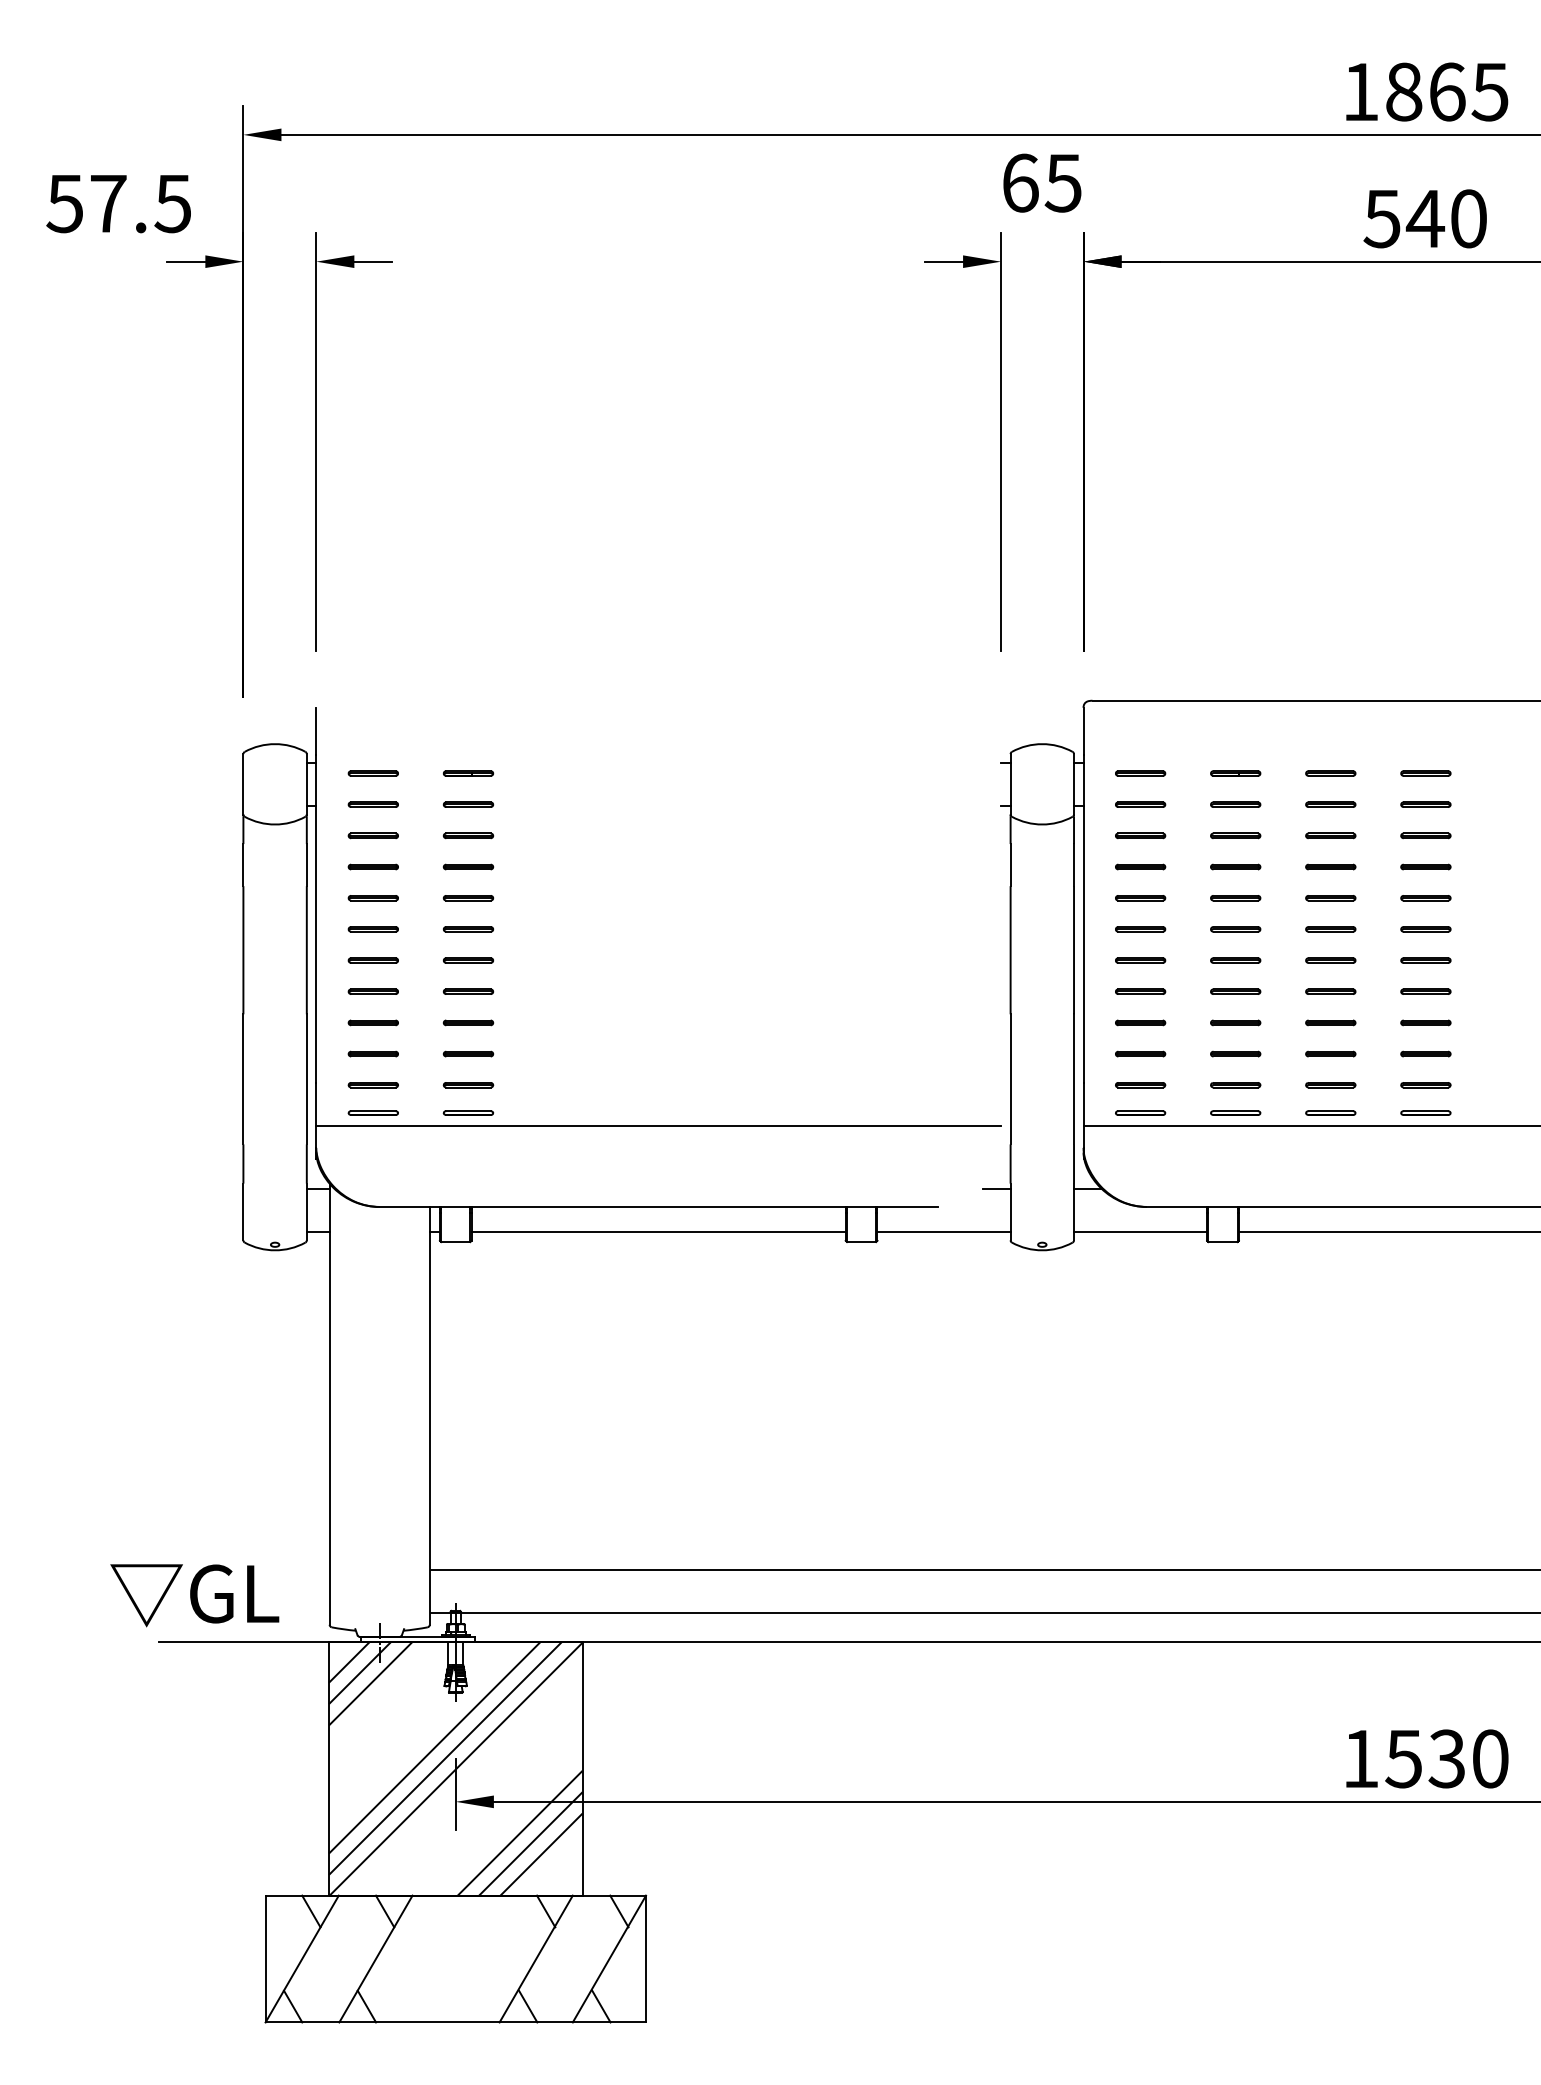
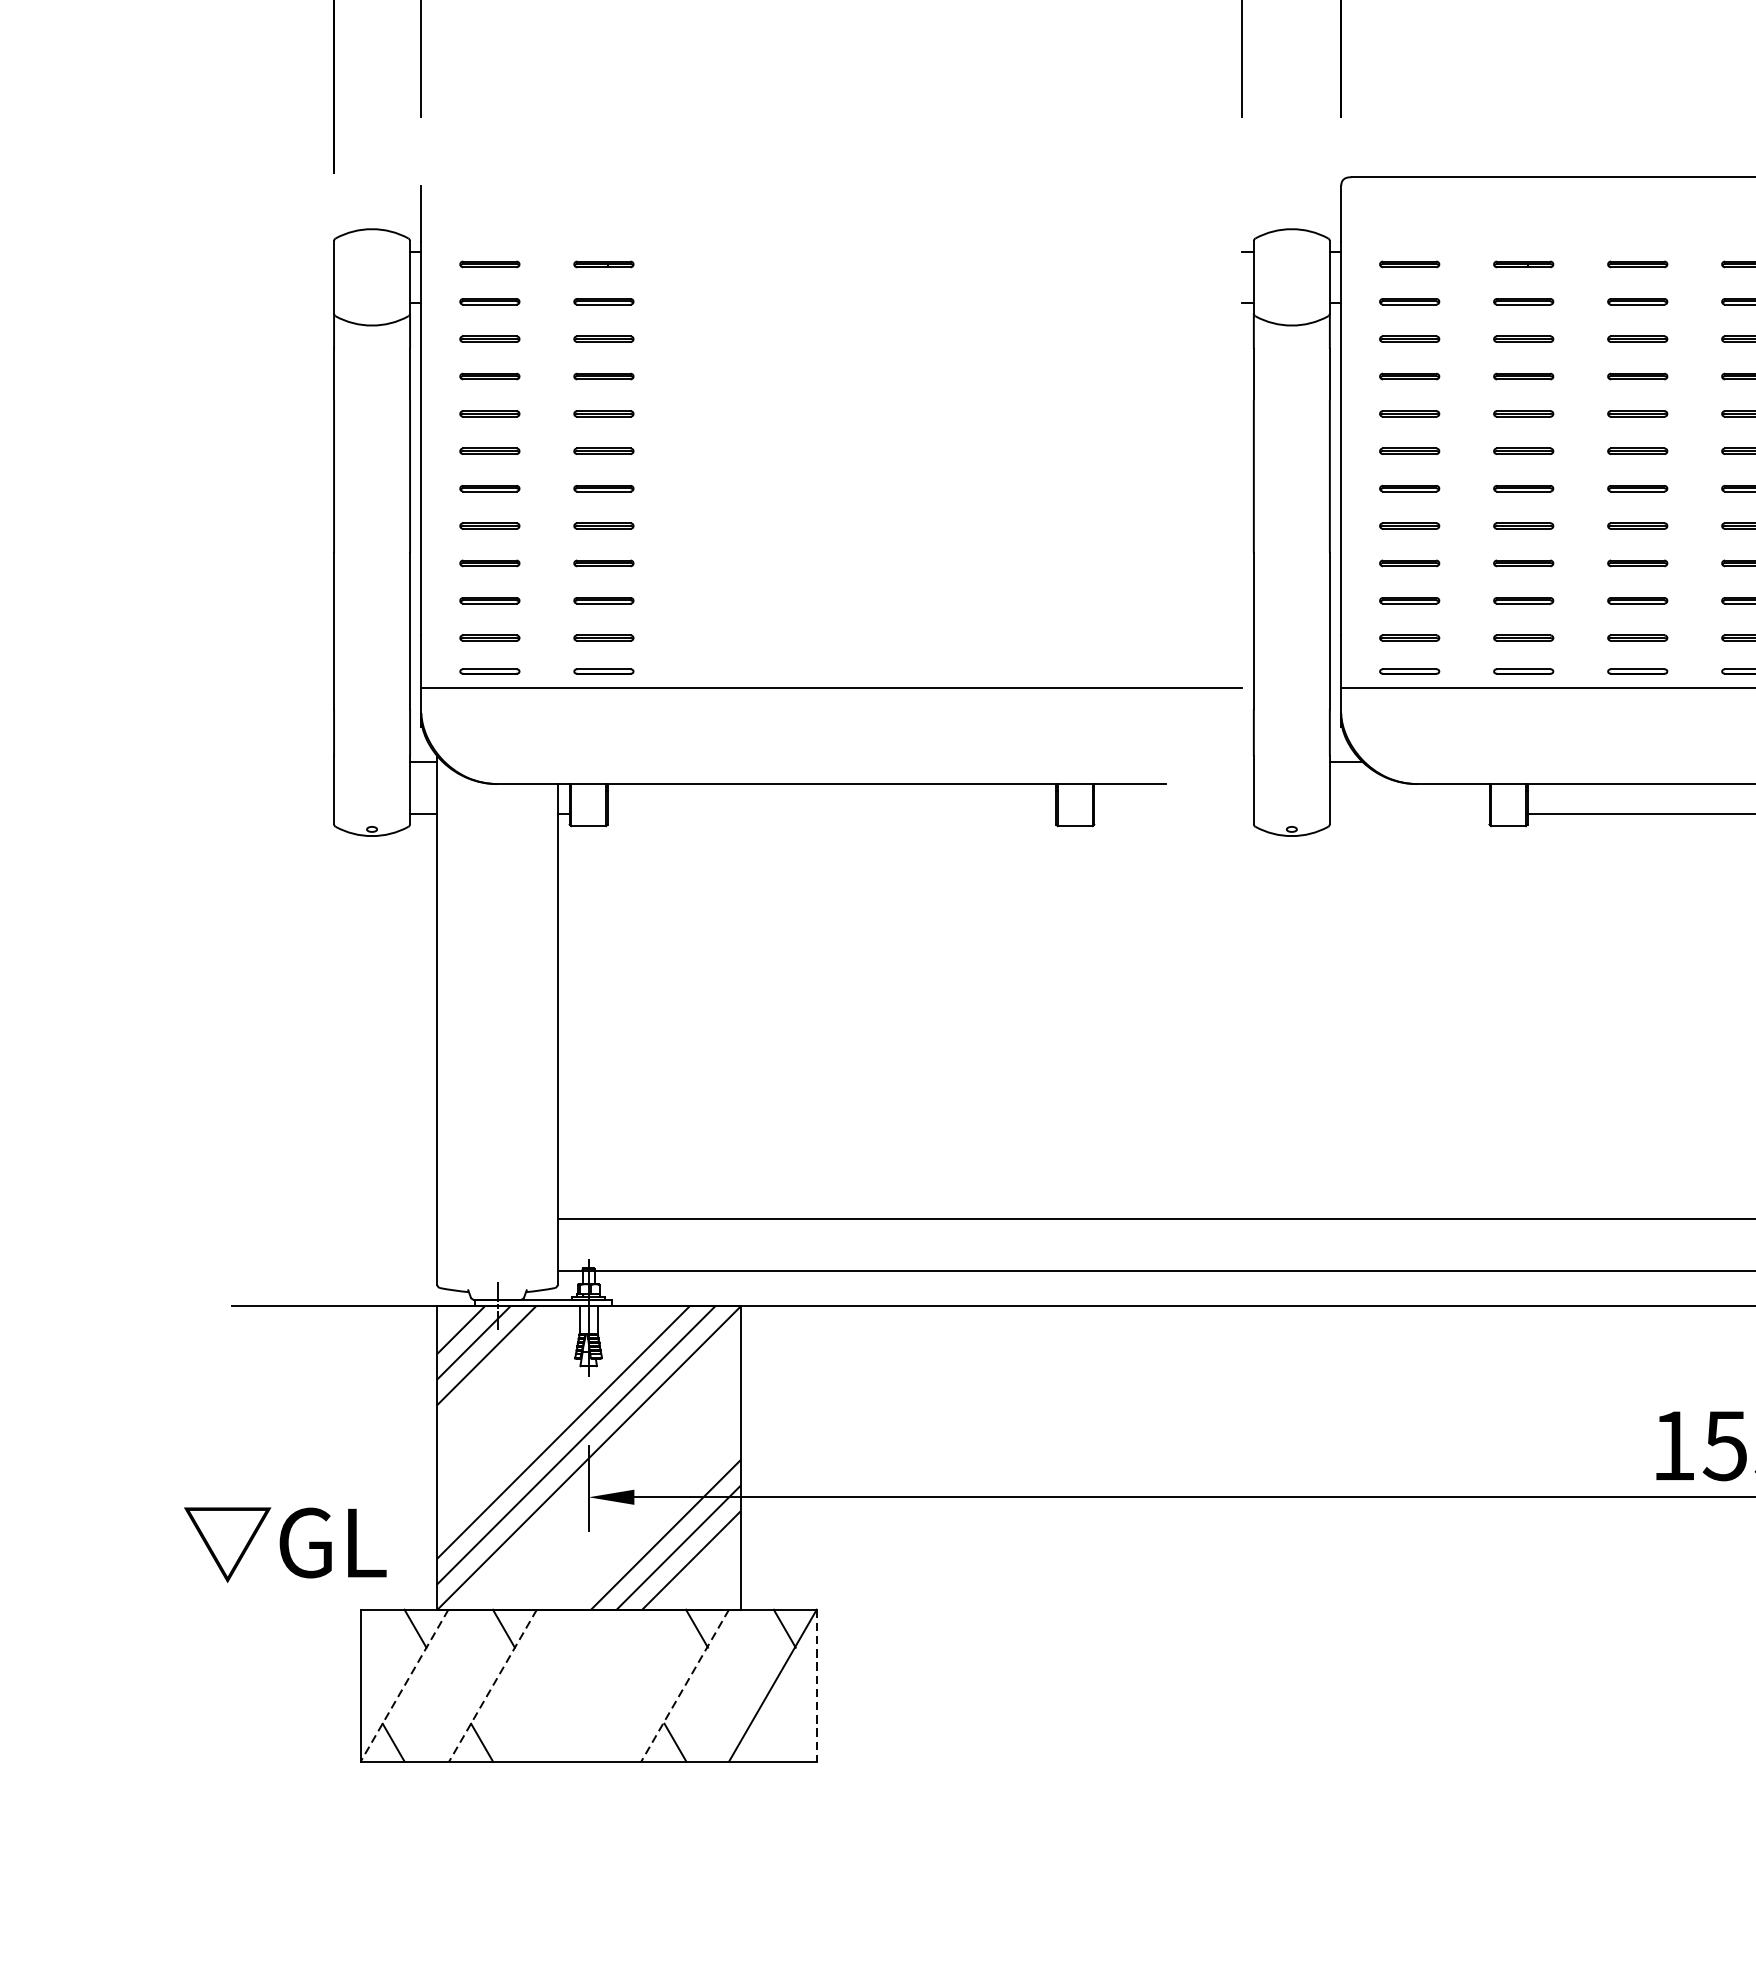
line: (996, 1188) -> (1236, 761), removed
line: (658, 1231) -> (831, 813), removed
line: (943, 1231) -> (1173, 813), removed
line: (1140, 1231) -> (1409, 813), removed
text: (194, 1595) -> (285, 1544), moved
line: (301, 1959) -> (403, 1686), solid -> dashed
line: (375, 1959) -> (492, 1686), solid -> dashed
line: (535, 1959) -> (684, 1686), solid -> dashed
line: (646, 1959) -> (817, 1686), solid -> dashed
line: (601, 2006) -> (763, 1742), removed

